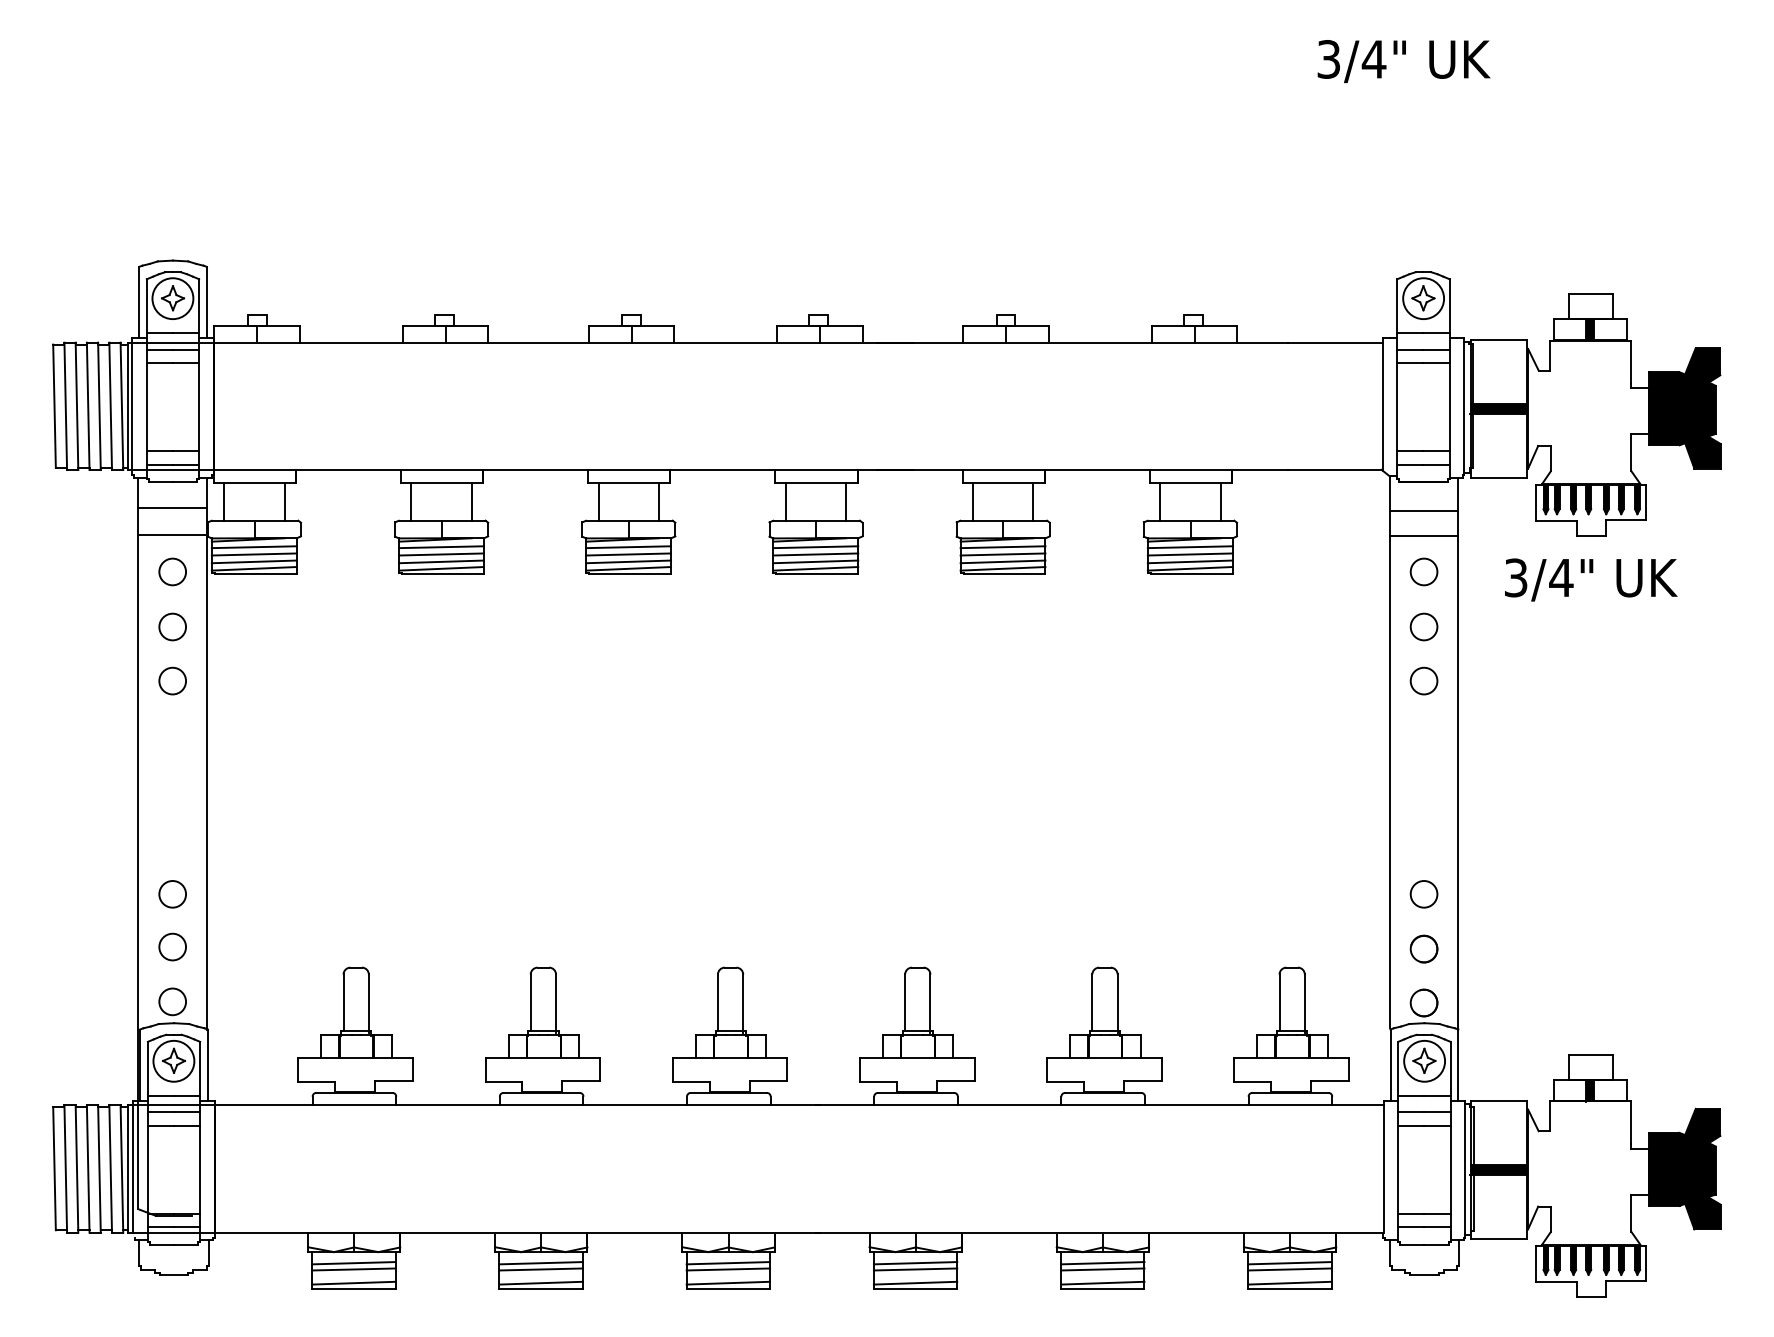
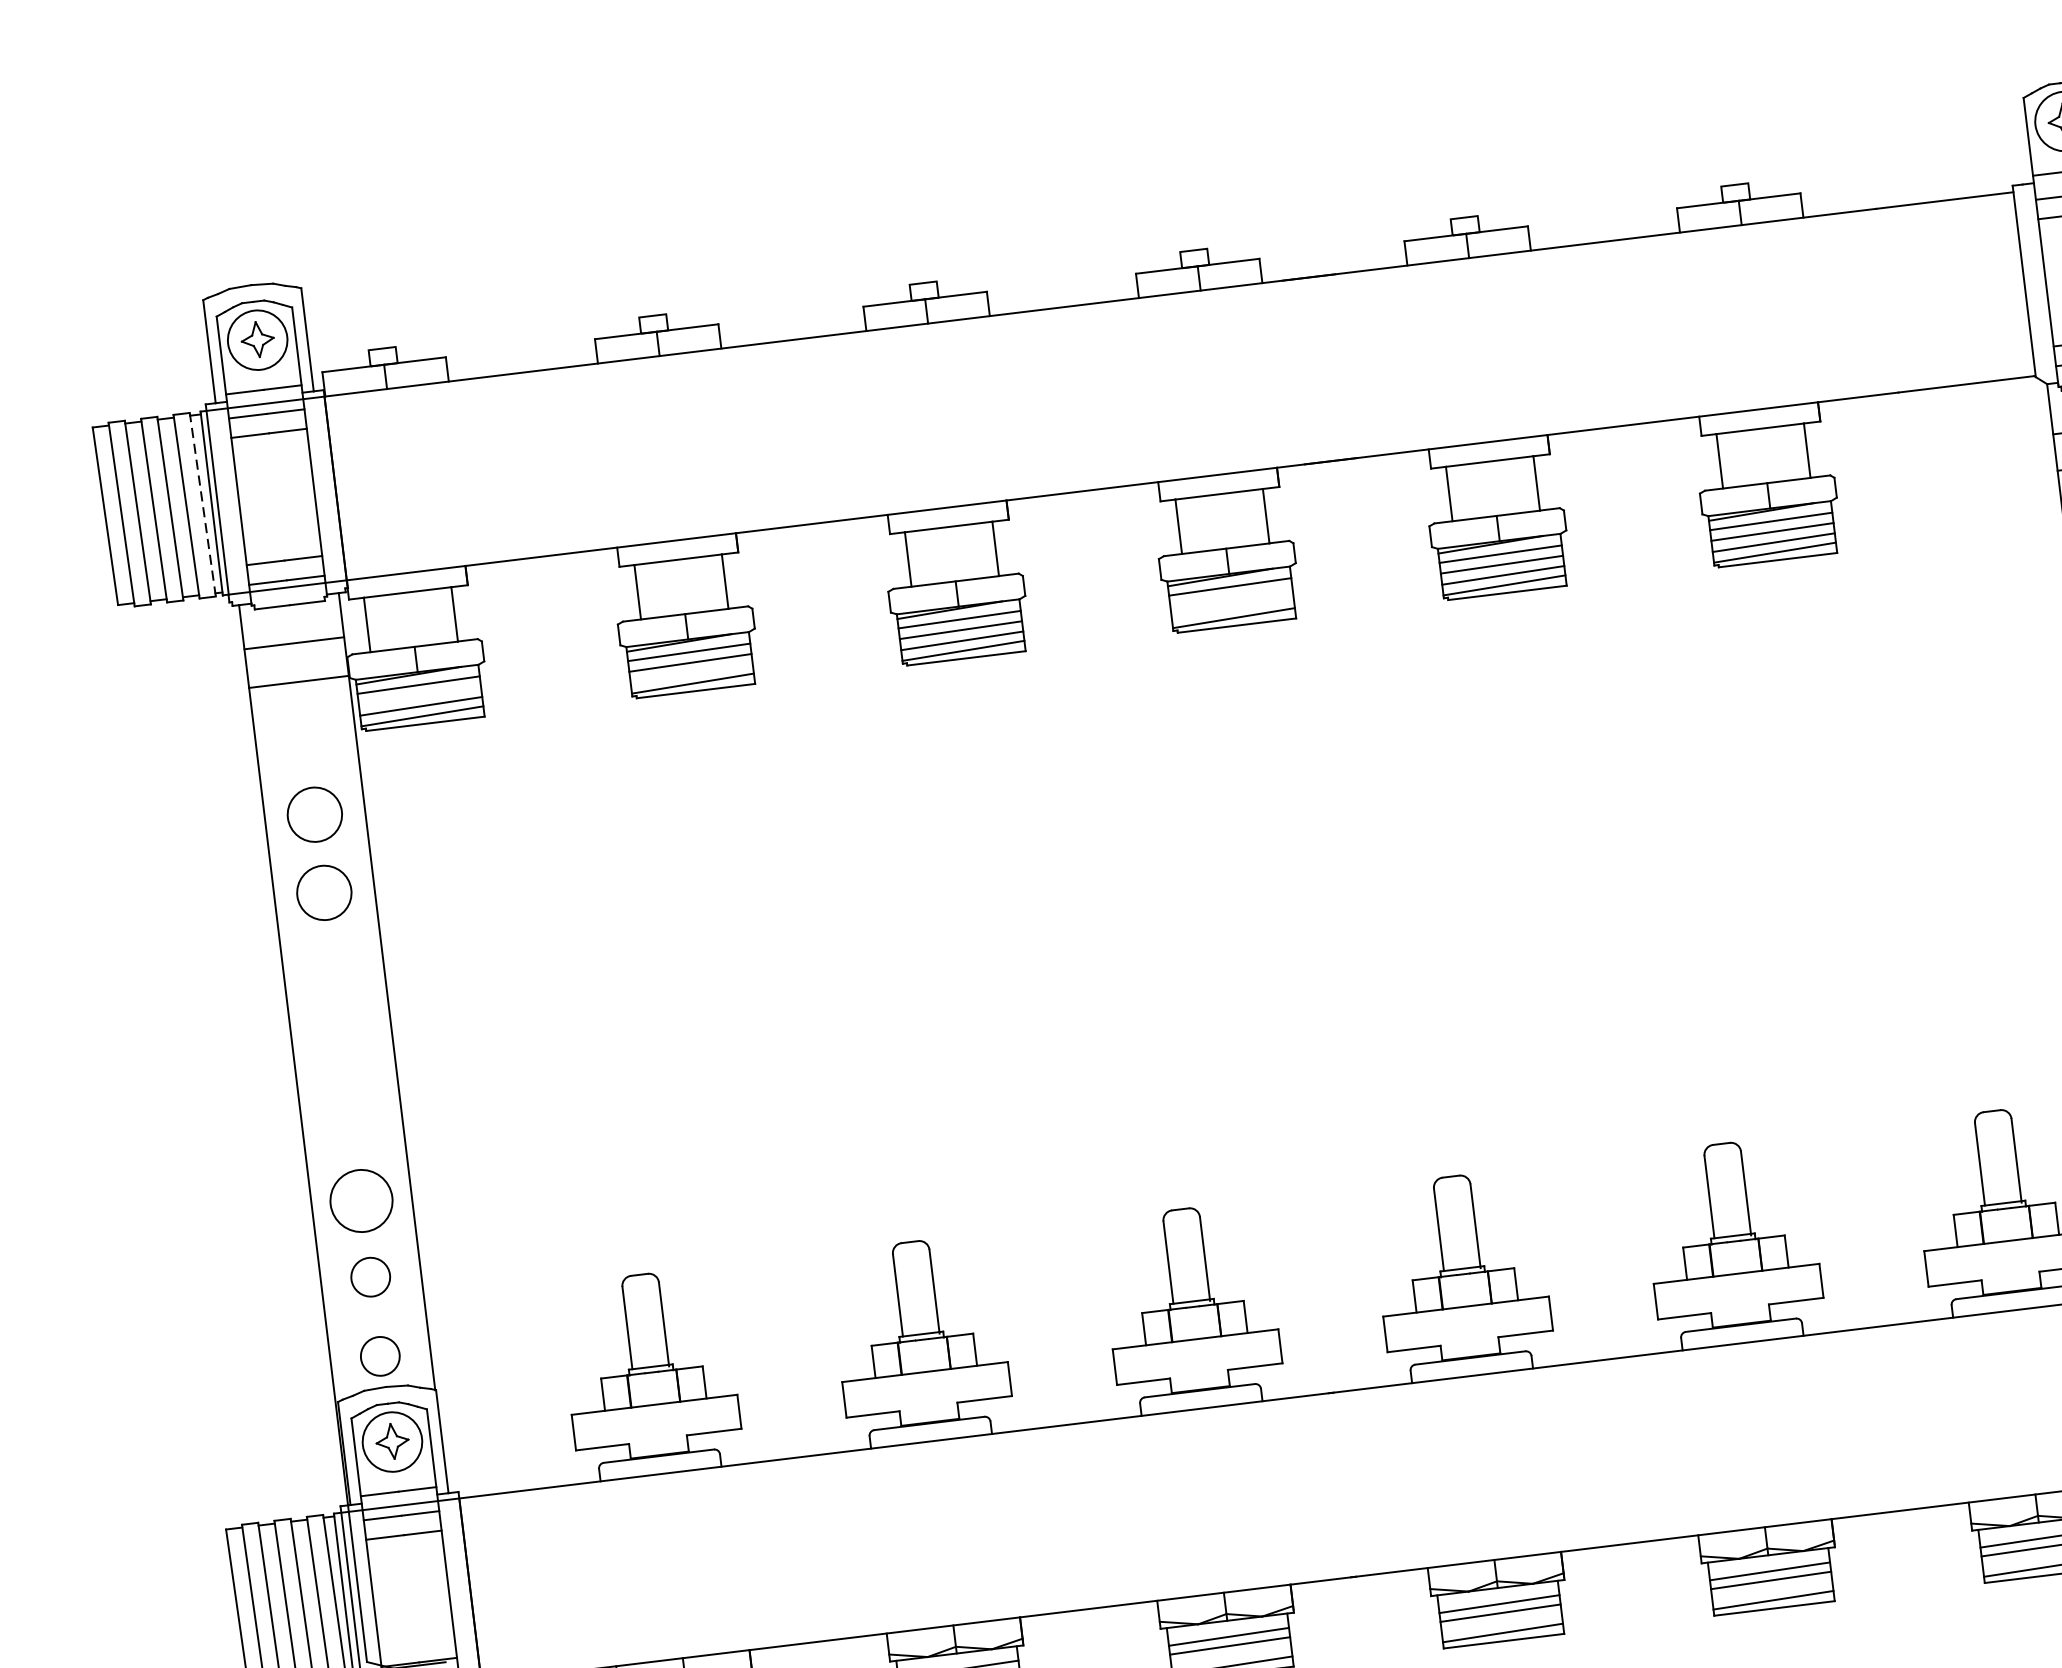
line: (121, 406) -> (202, 504), solid -> dashed
line: (253, 554) -> (418, 695), removed
line: (815, 554) -> (1230, 597), removed
line: (441, 561) -> (691, 673), removed
line: (815, 561) -> (1232, 607), removed
circle: (172, 571) -> (304, 734), removed
circle: (172, 626) -> (314, 813), size x1.4
circle: (172, 680) -> (323, 892), size x1.4
circle: (172, 894) -> (361, 1201), size x1.6

